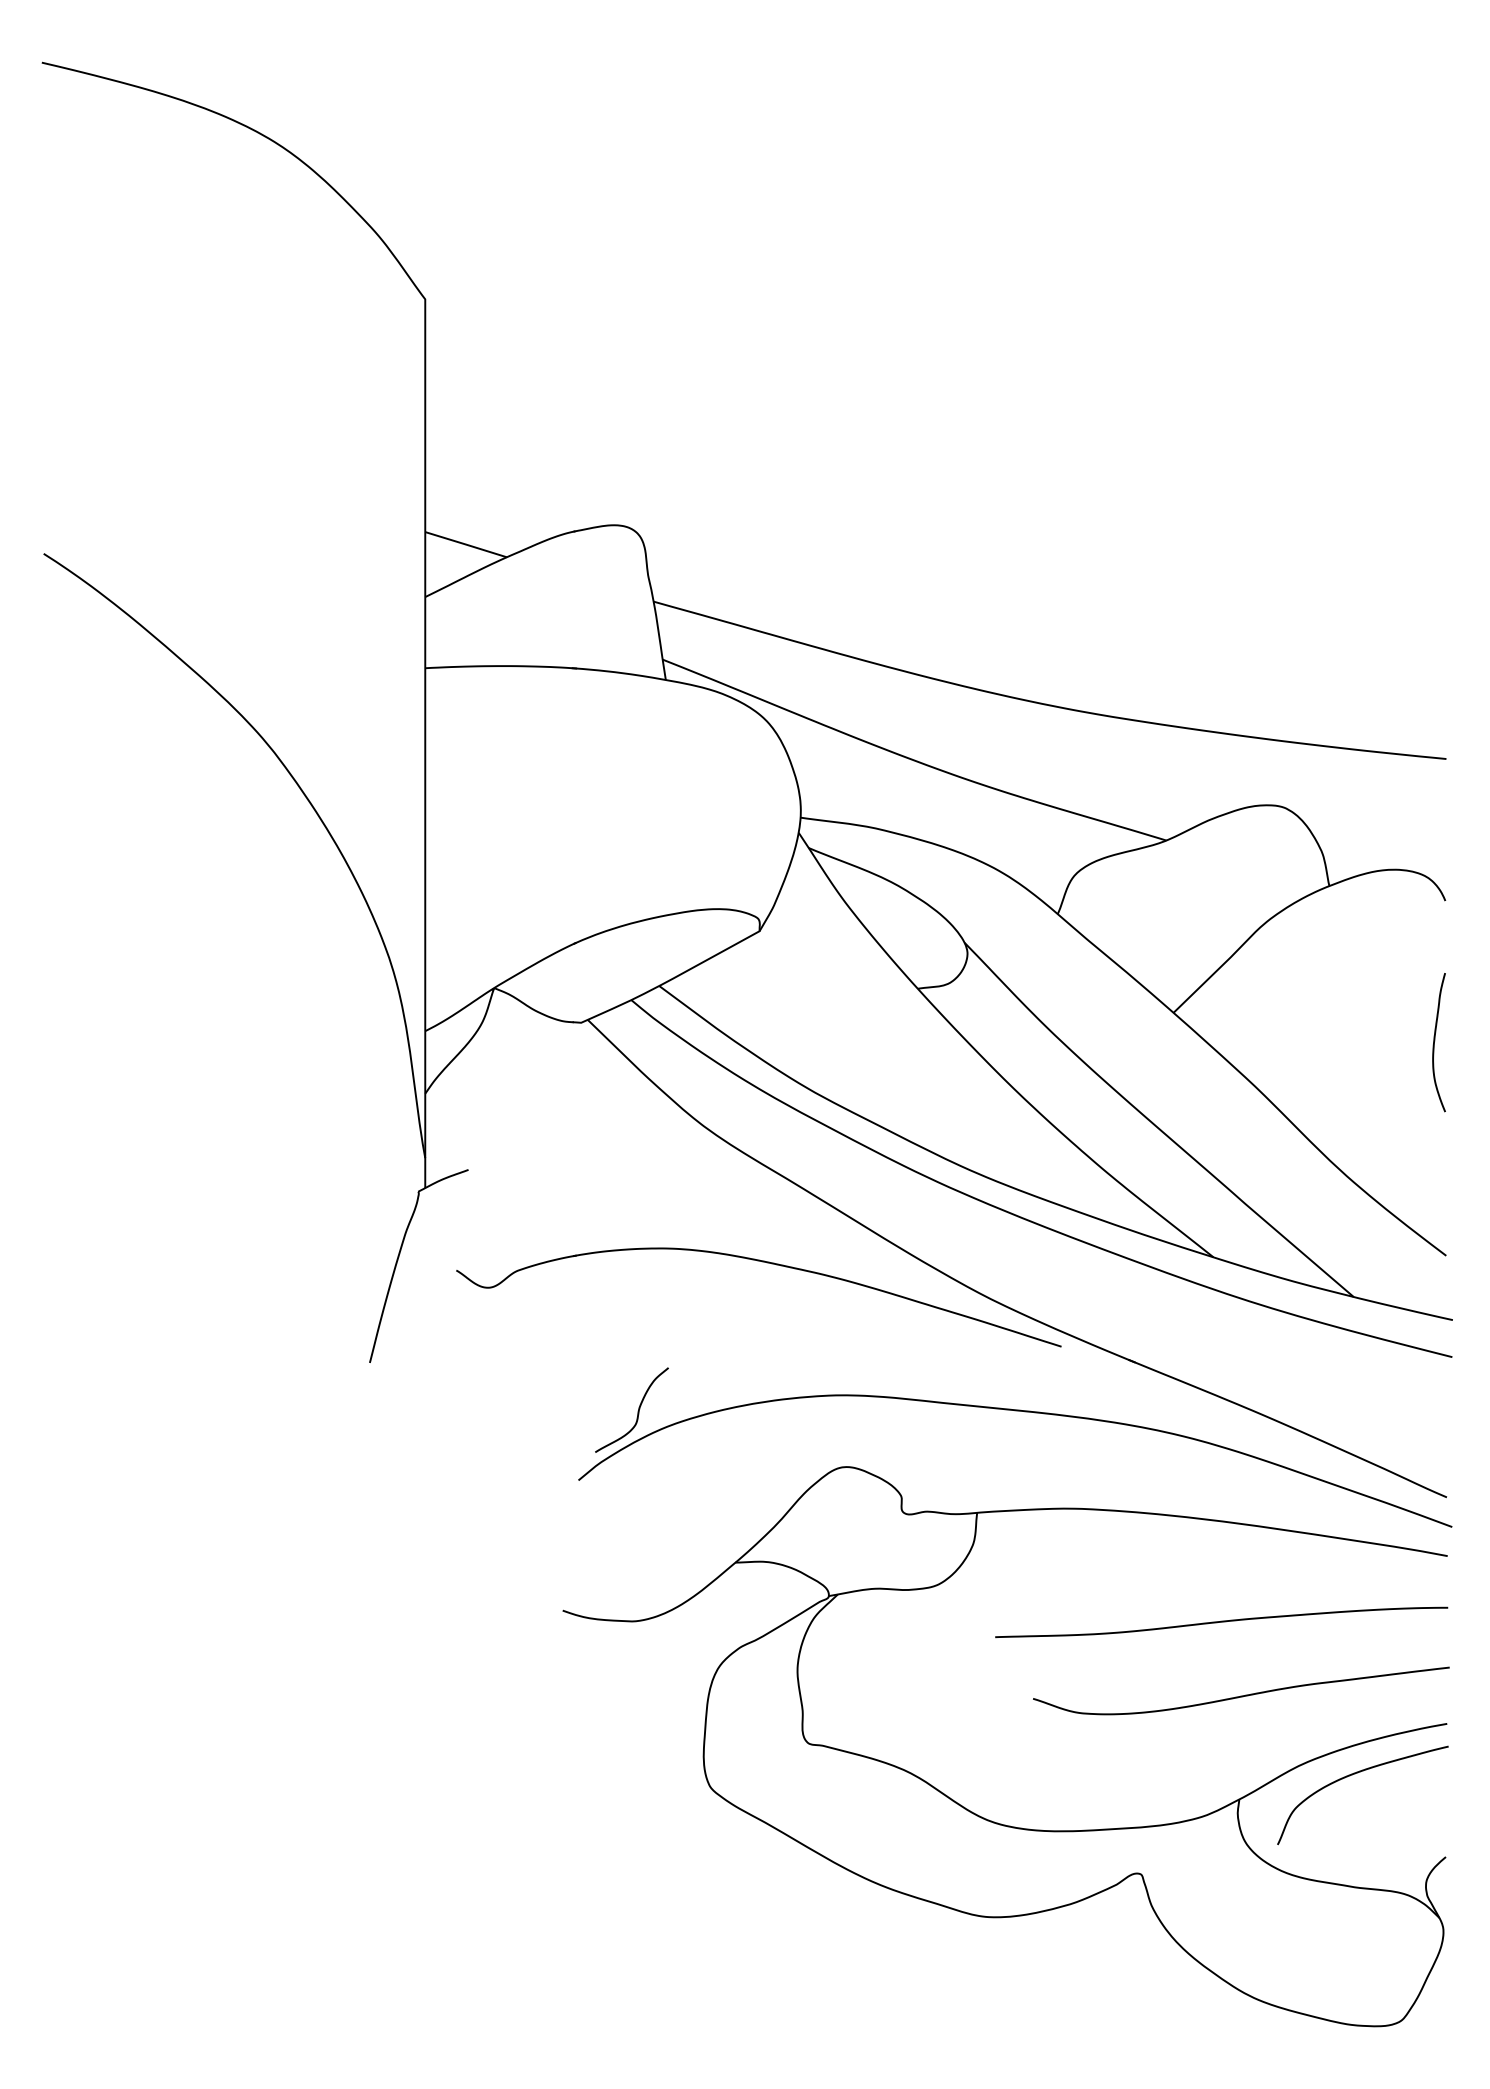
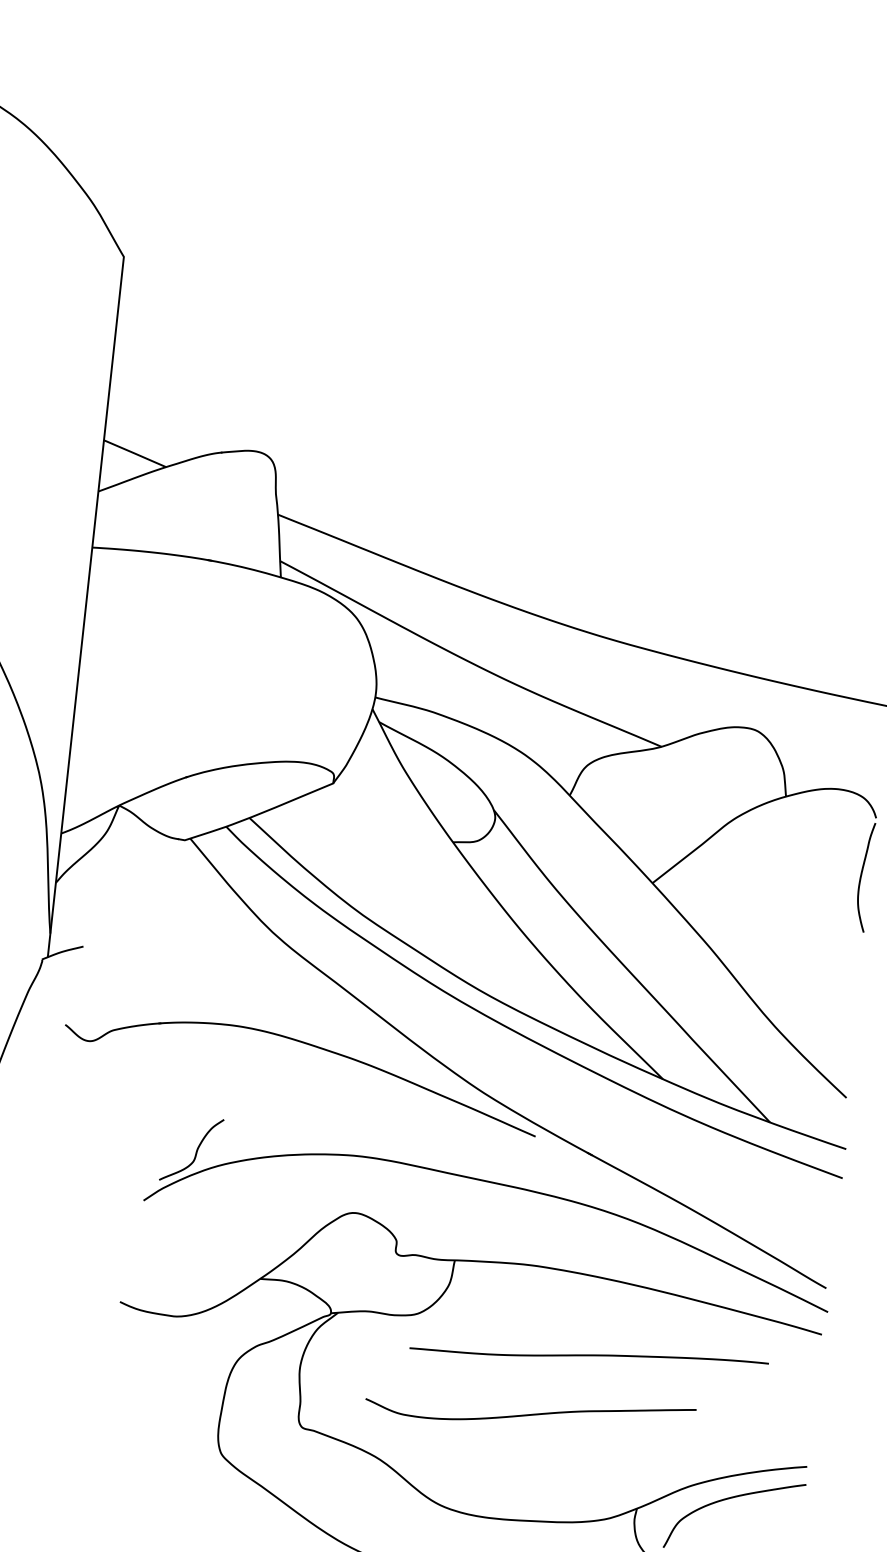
curve: (1435, 1041) -> (862, 876), moved
curve: (1221, 1622) -> (589, 1355), moved
curve: (1241, 1695) -> (530, 1414), moved

